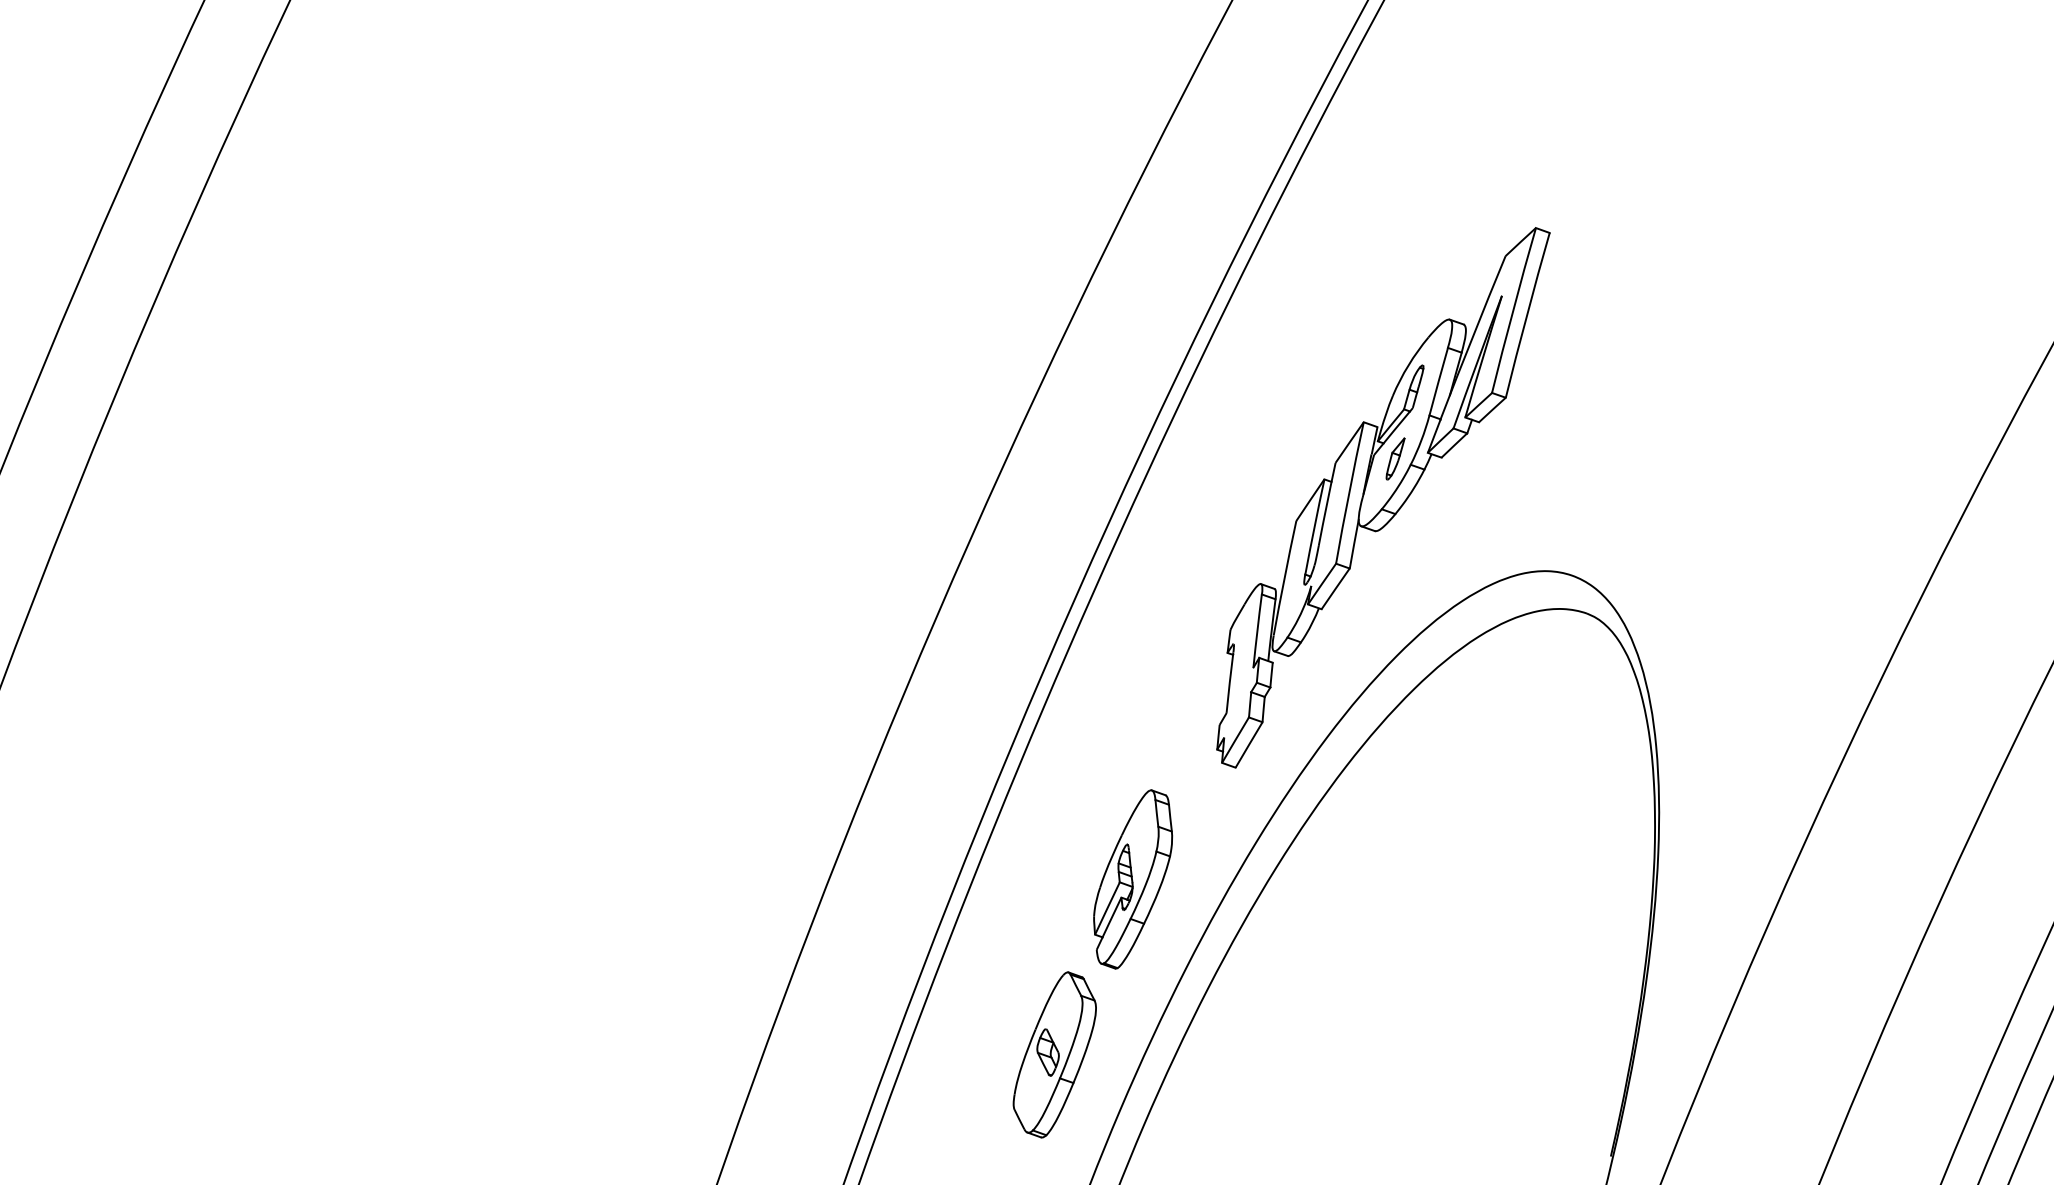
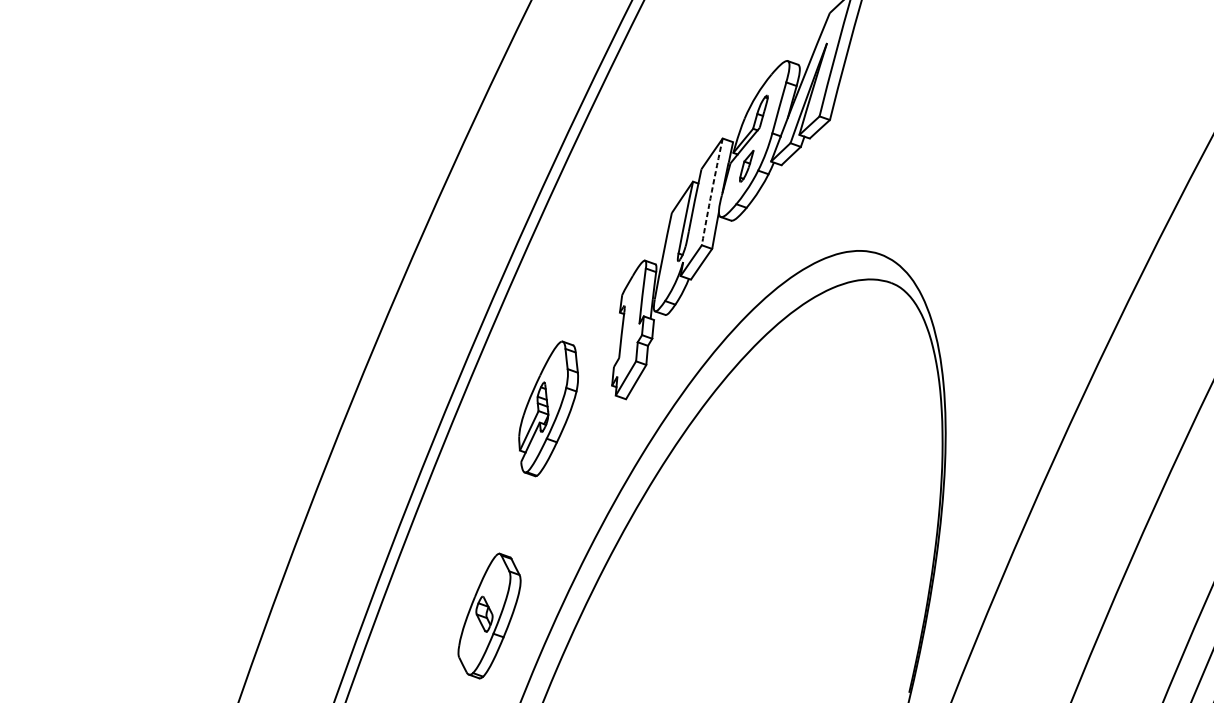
arc: (1349, 492) -> (711, 191), solid -> dashed
part: (1133, 879) -> (548, 408), moved

